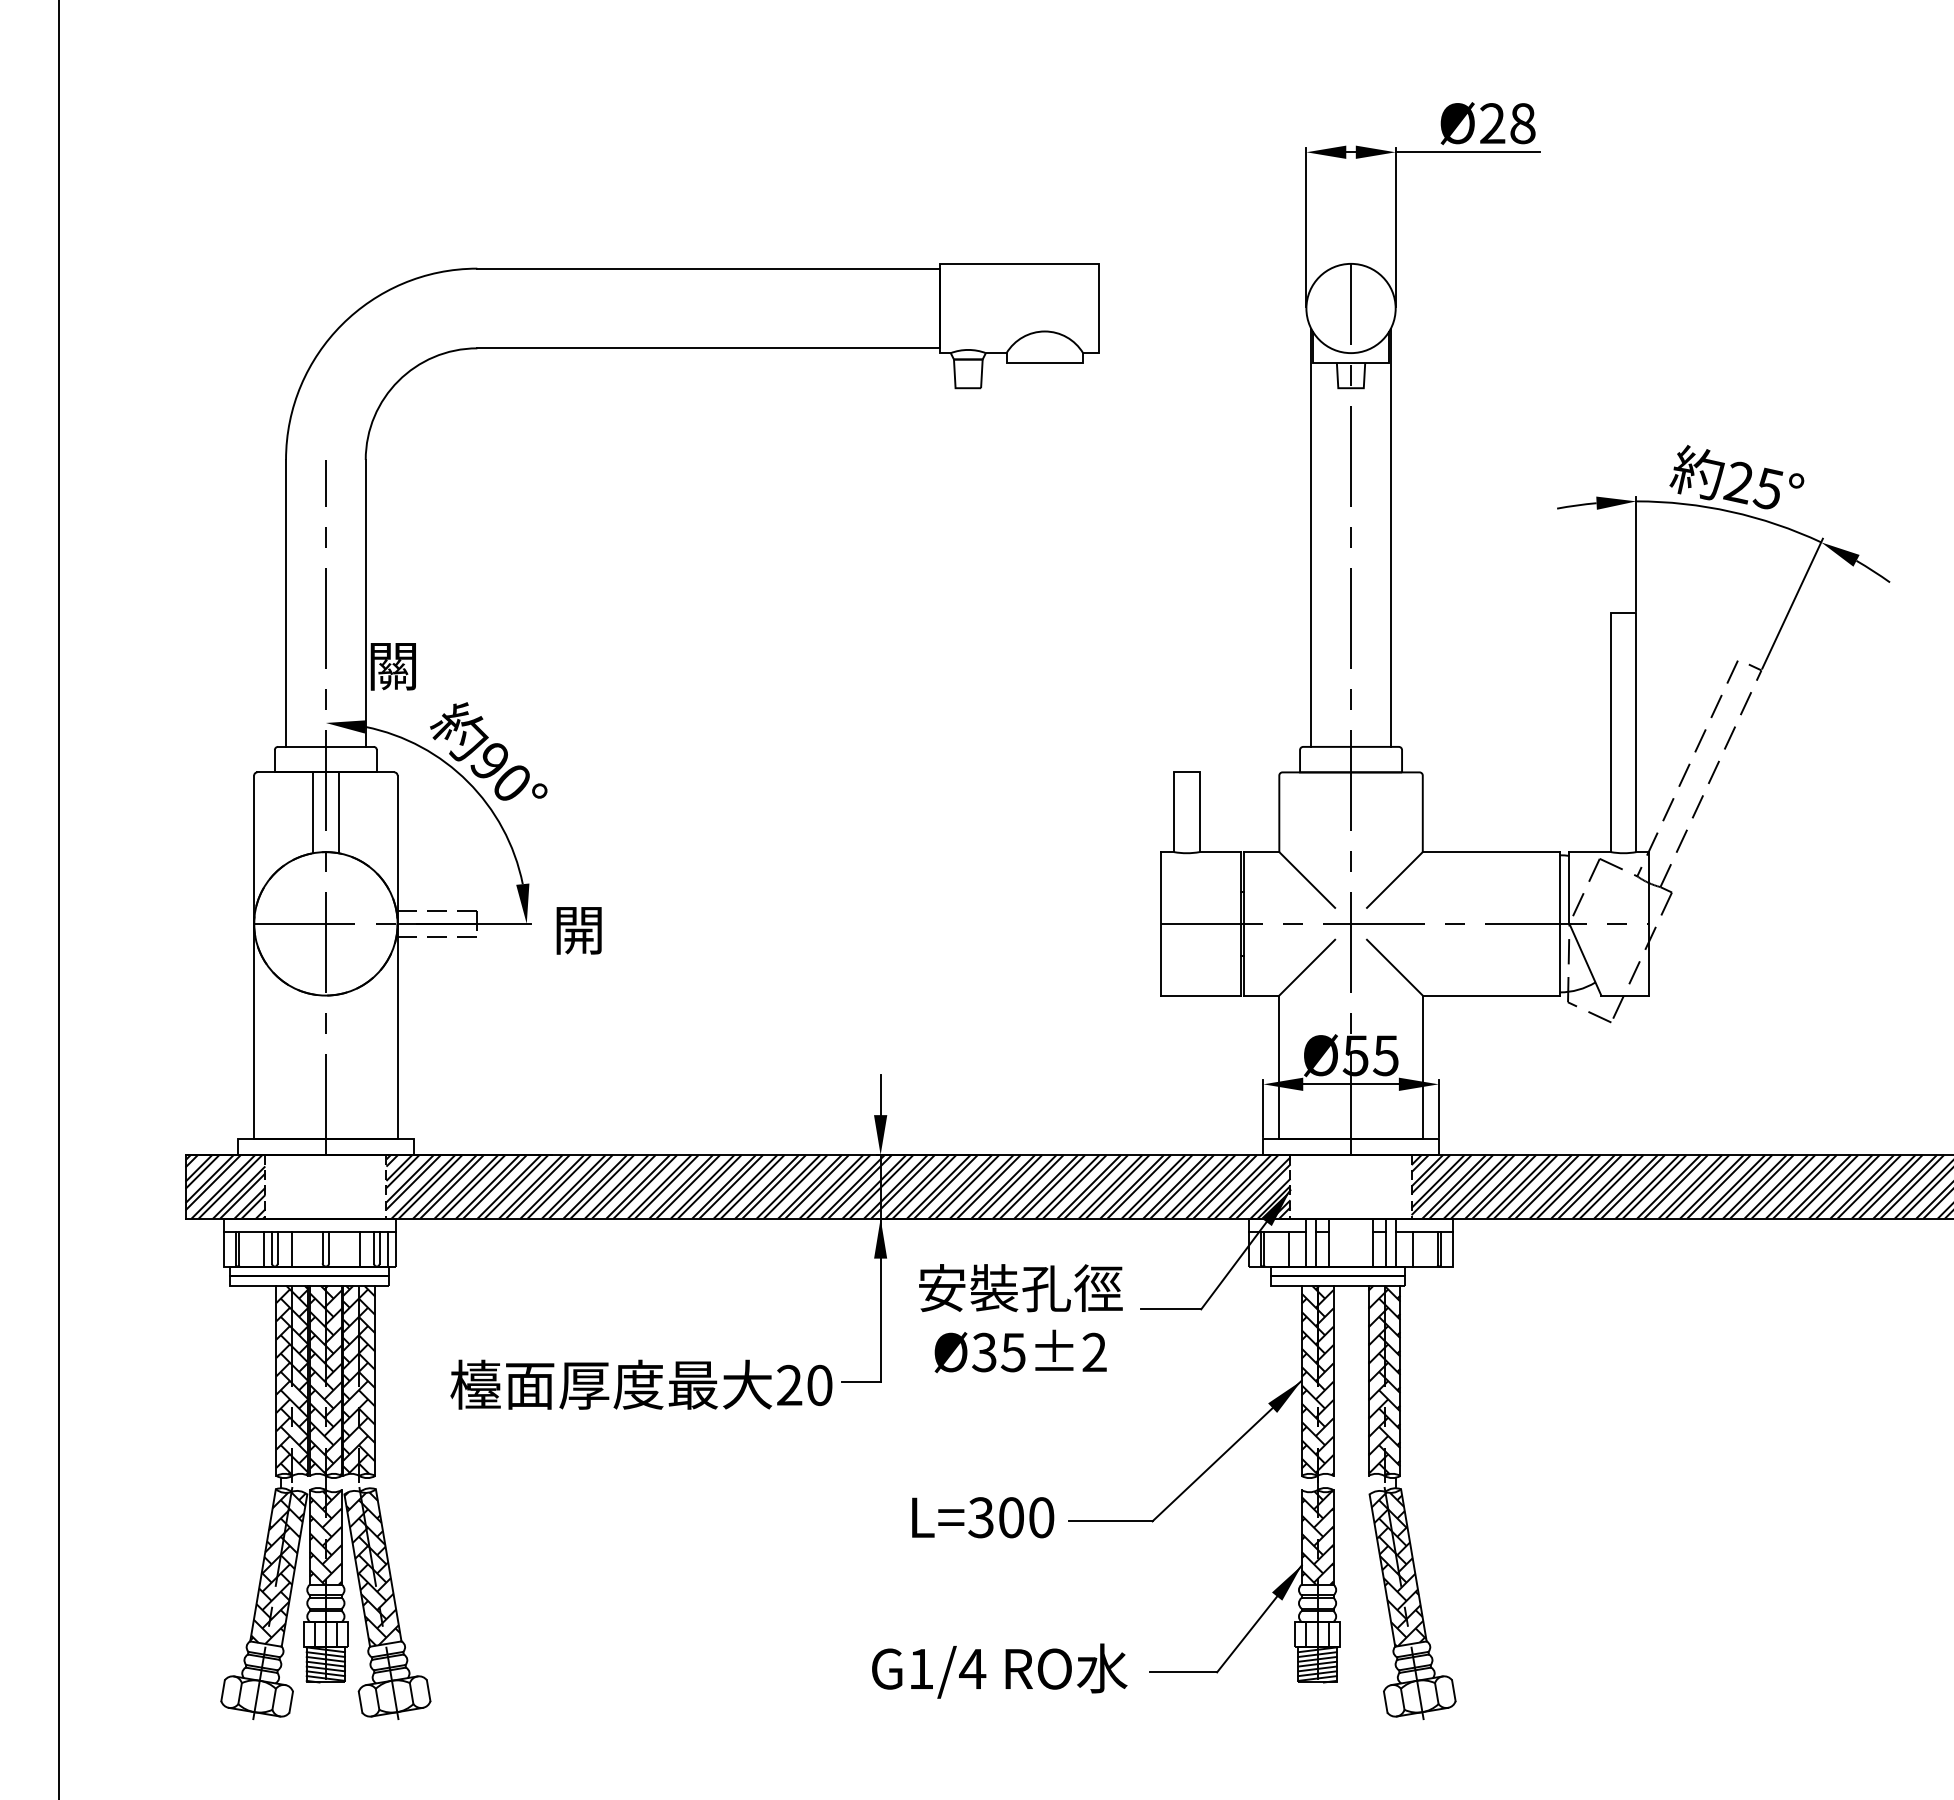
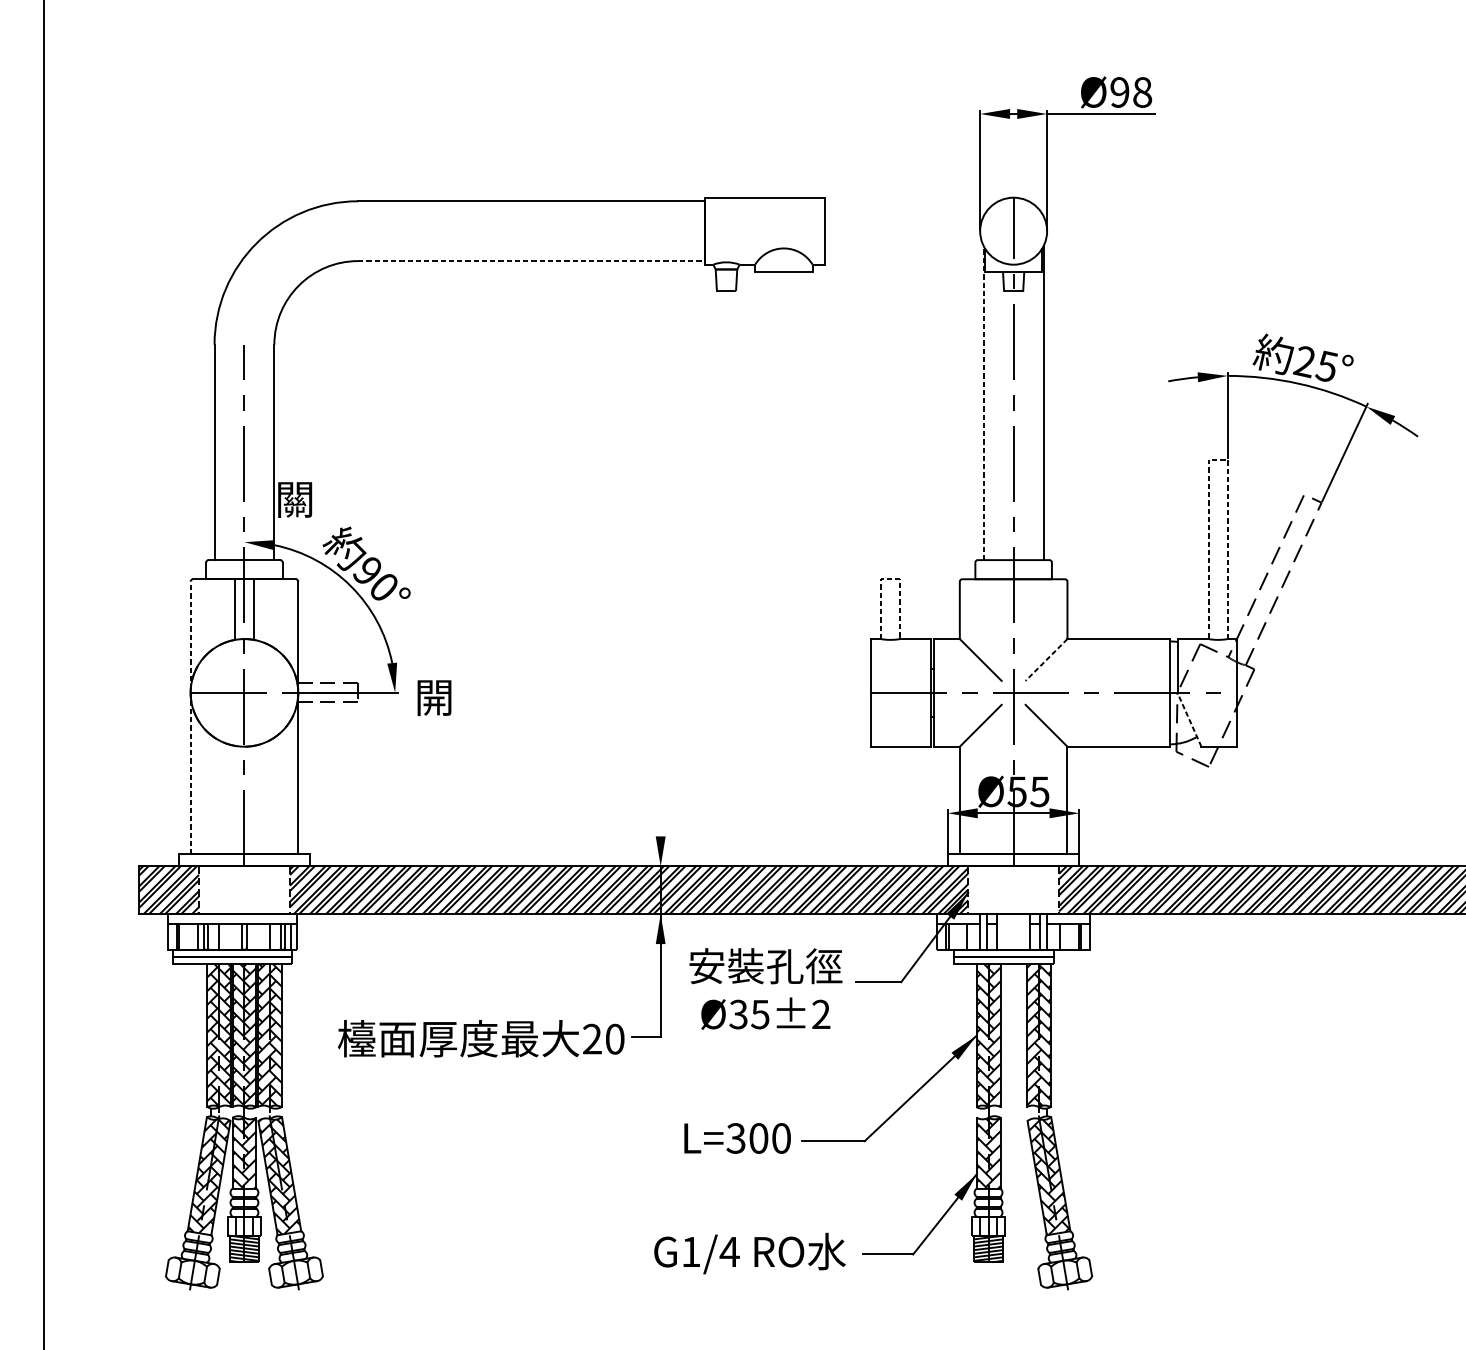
text: (1492, 123) -> (1119, 92), Ø28 -> Ø98
line: (708, 348) -> (531, 261), solid -> dashed
line: (1311, 537) -> (983, 403), solid -> dashed
line: (1623, 612) -> (1218, 459), solid -> dashed
line: (1186, 772) -> (890, 579), solid -> dashed
line: (1394, 880) -> (1046, 660), solid -> dashed
line: (254, 957) -> (190, 718), solid -> dashed
line: (1585, 959) -> (1189, 719), solid -> dashed
line: (880, 1095) -> (660, 821), removed

